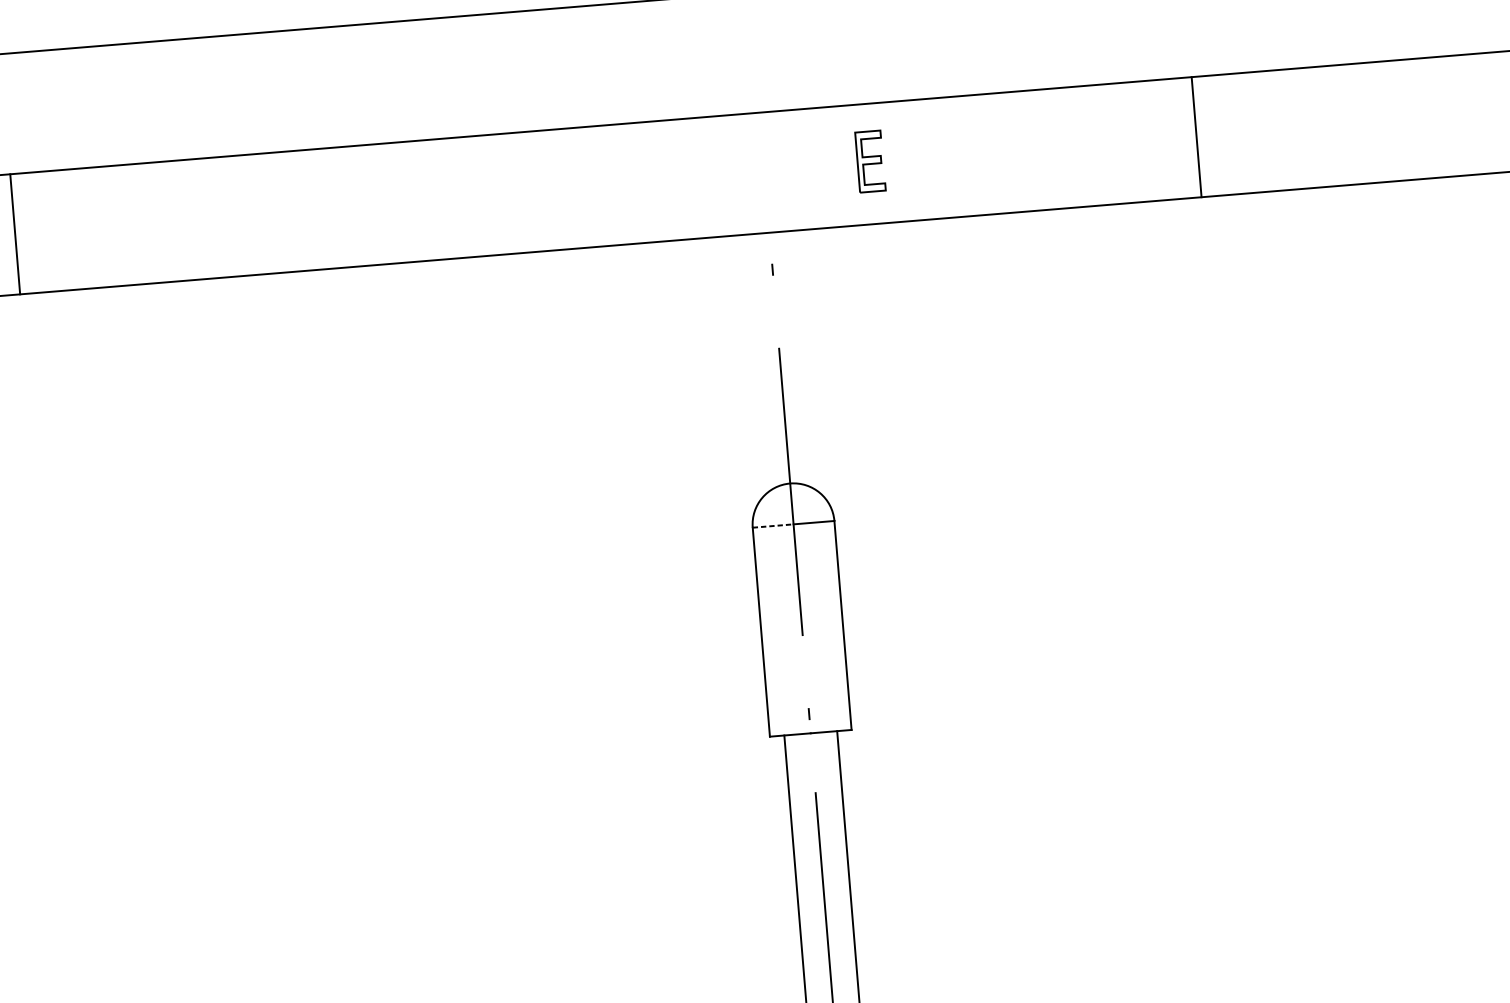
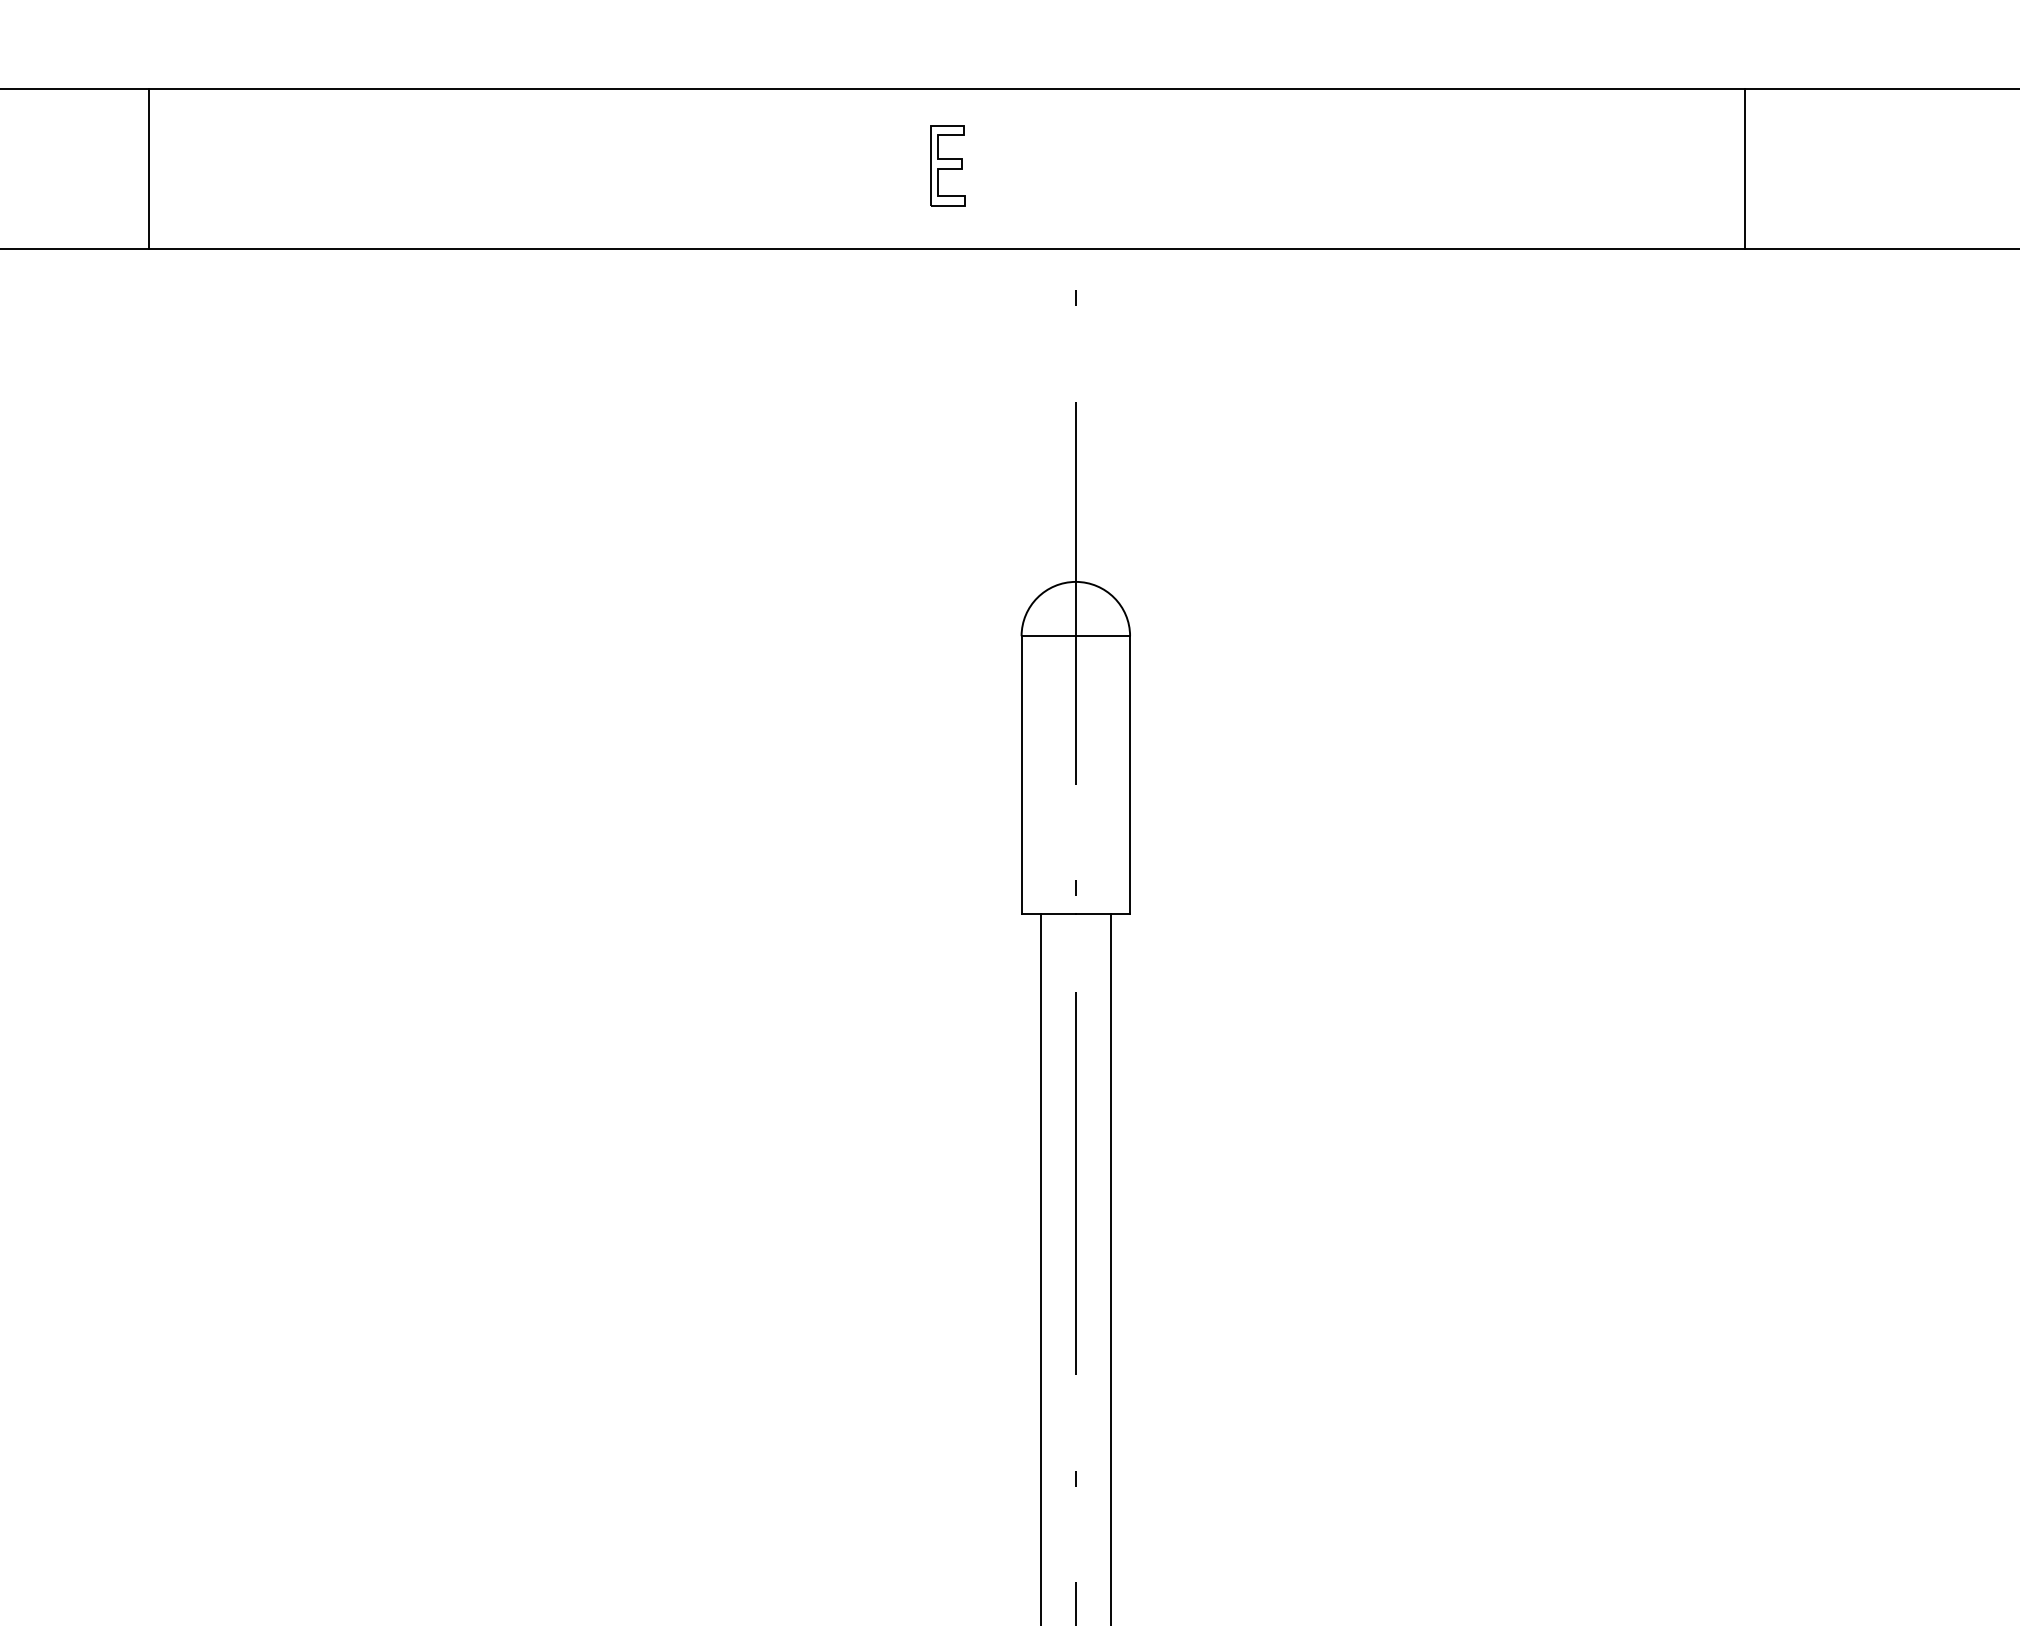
line: (1196, 136) -> (1744, 168), moved
part: (870, 161) -> (947, 165), moved
line: (15, 233) -> (149, 168), moved
line: (773, 526) -> (1049, 636), dashed -> solid

